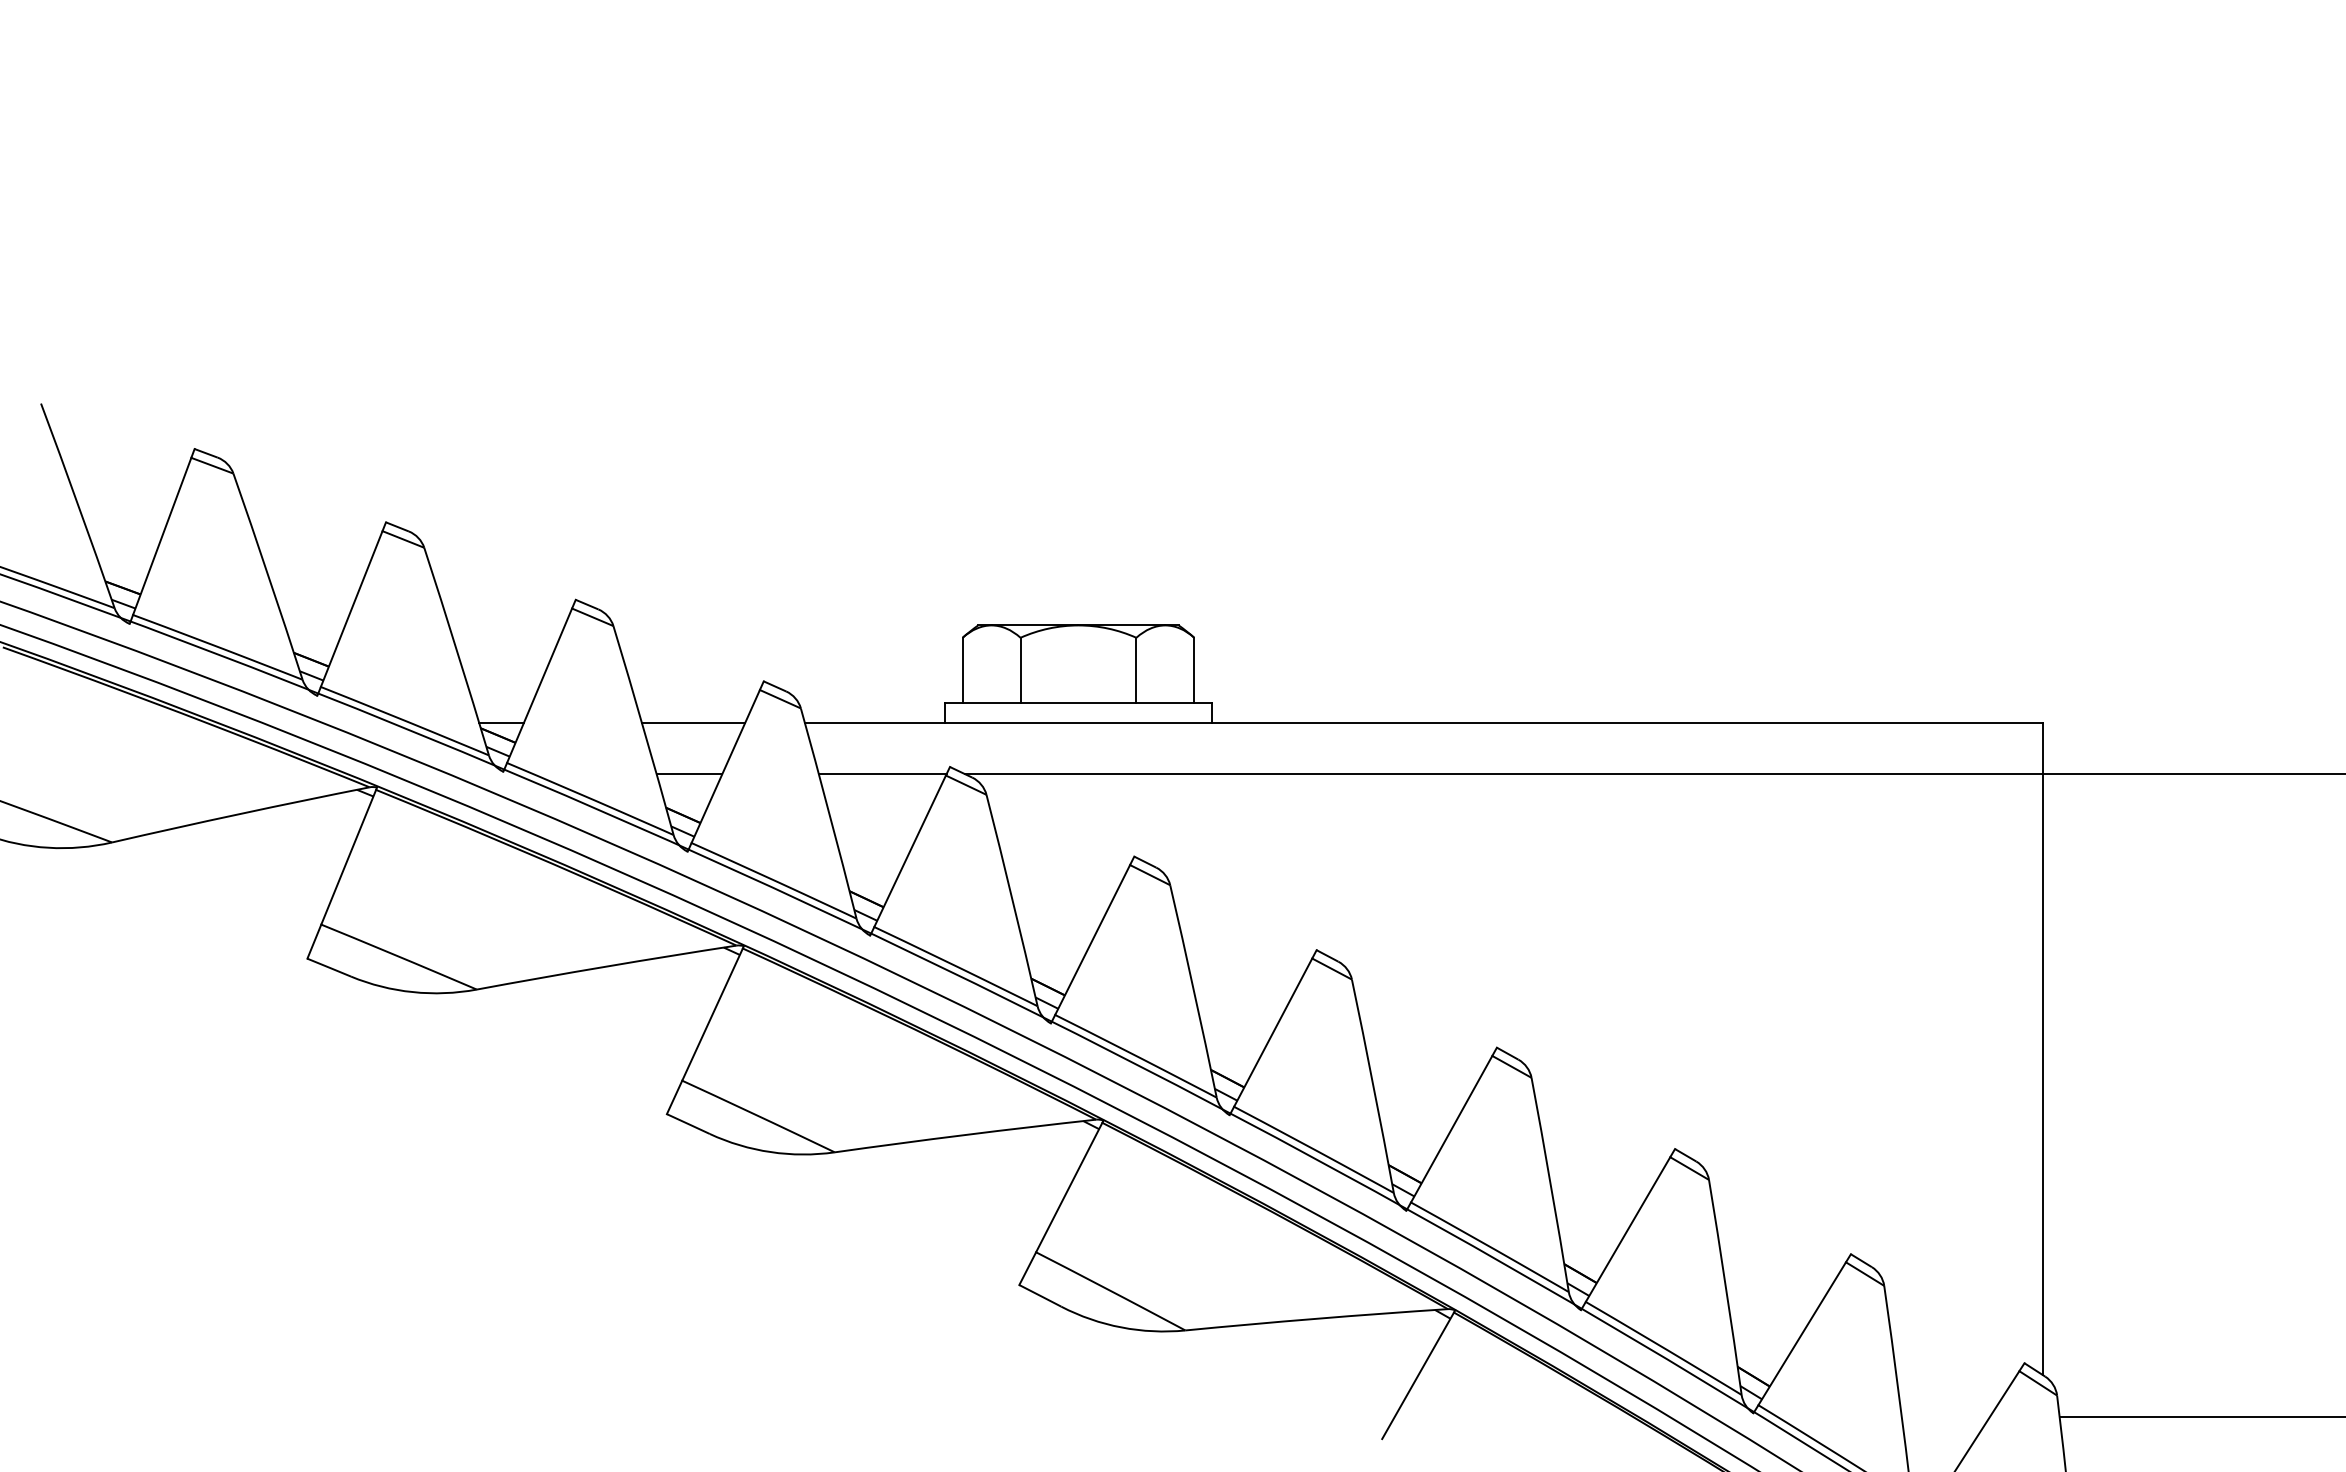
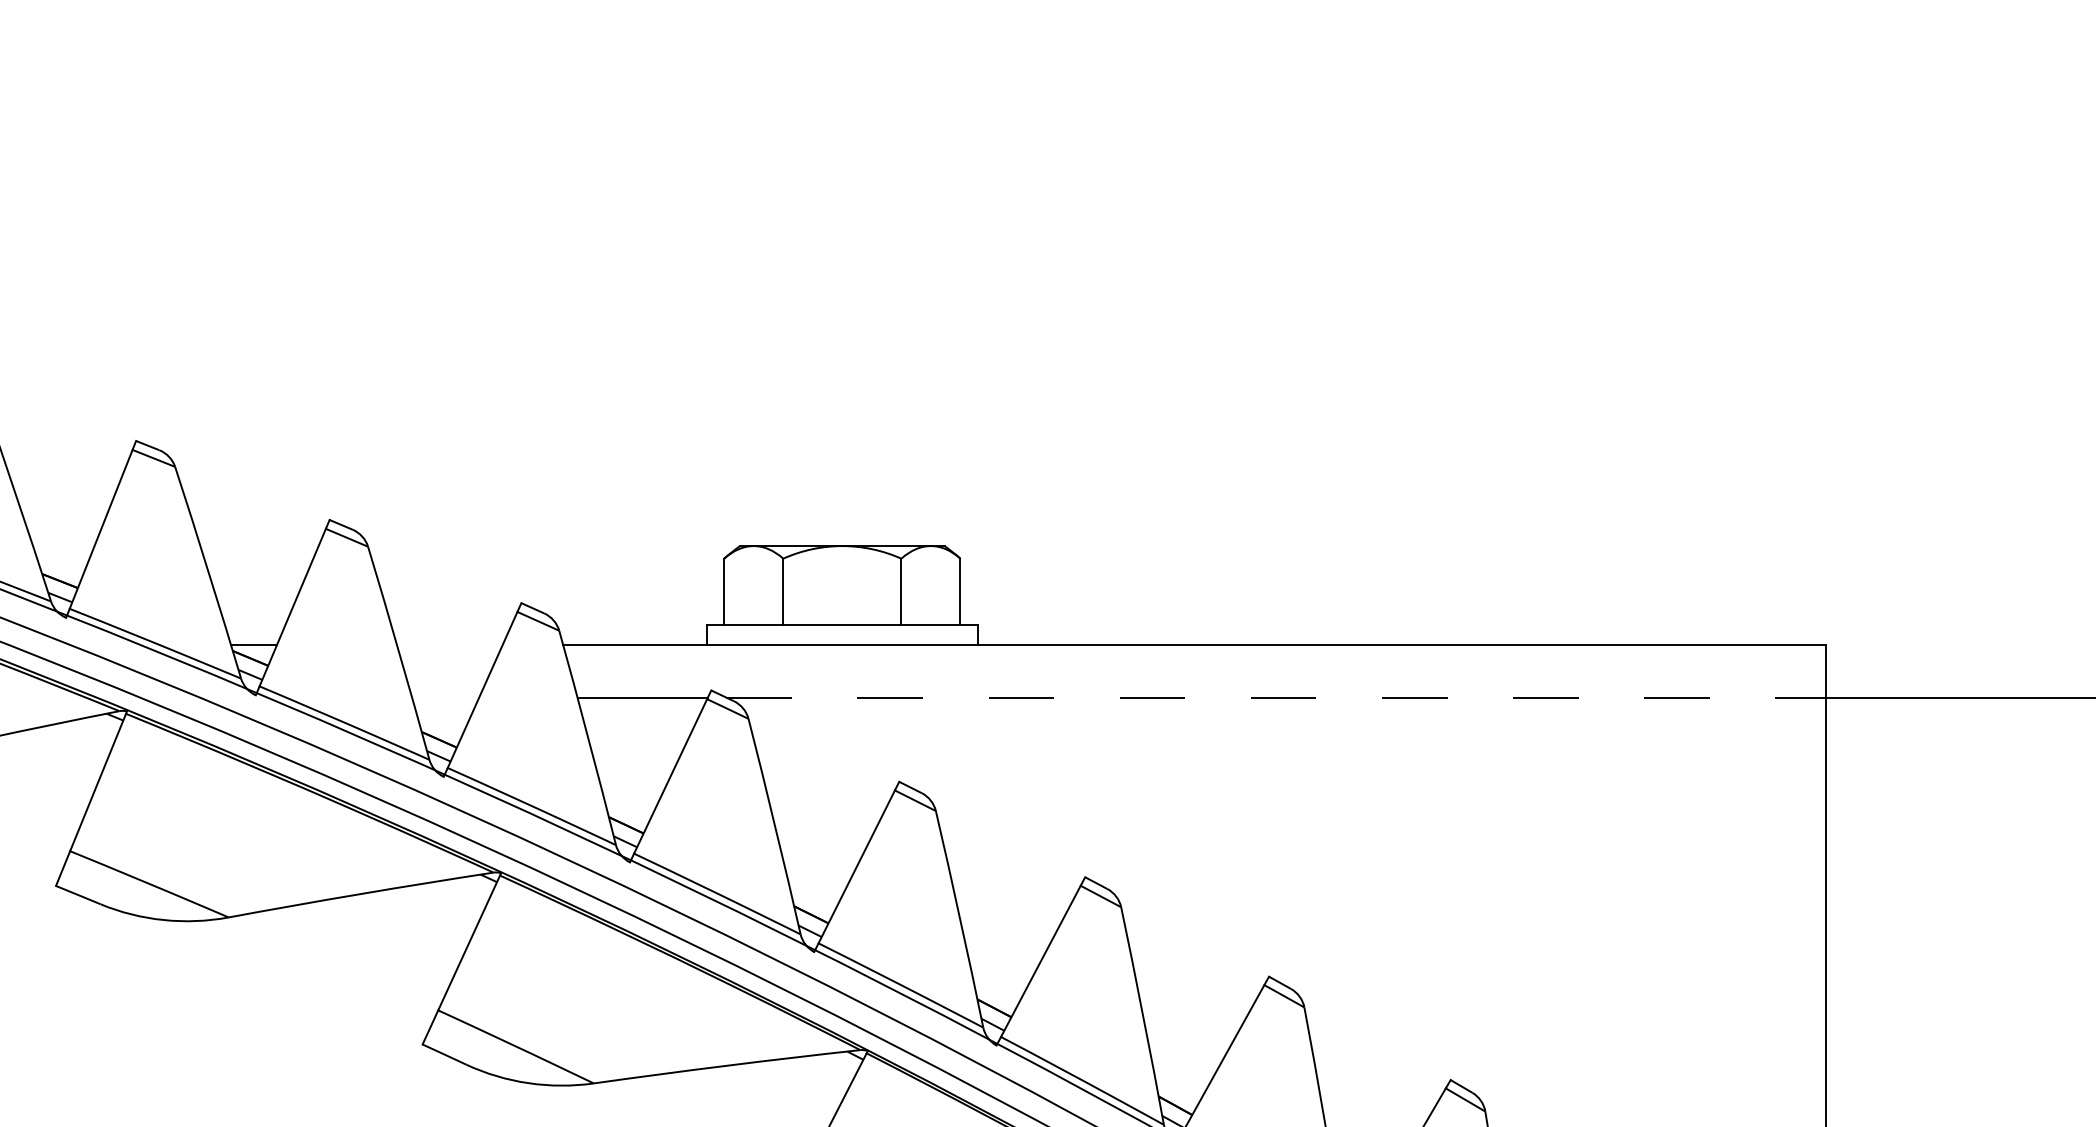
line: (693, 722) -> (449, 645), removed
line: (689, 773) -> (445, 697), removed
line: (1504, 773) -> (1276, 697), solid -> dashed

